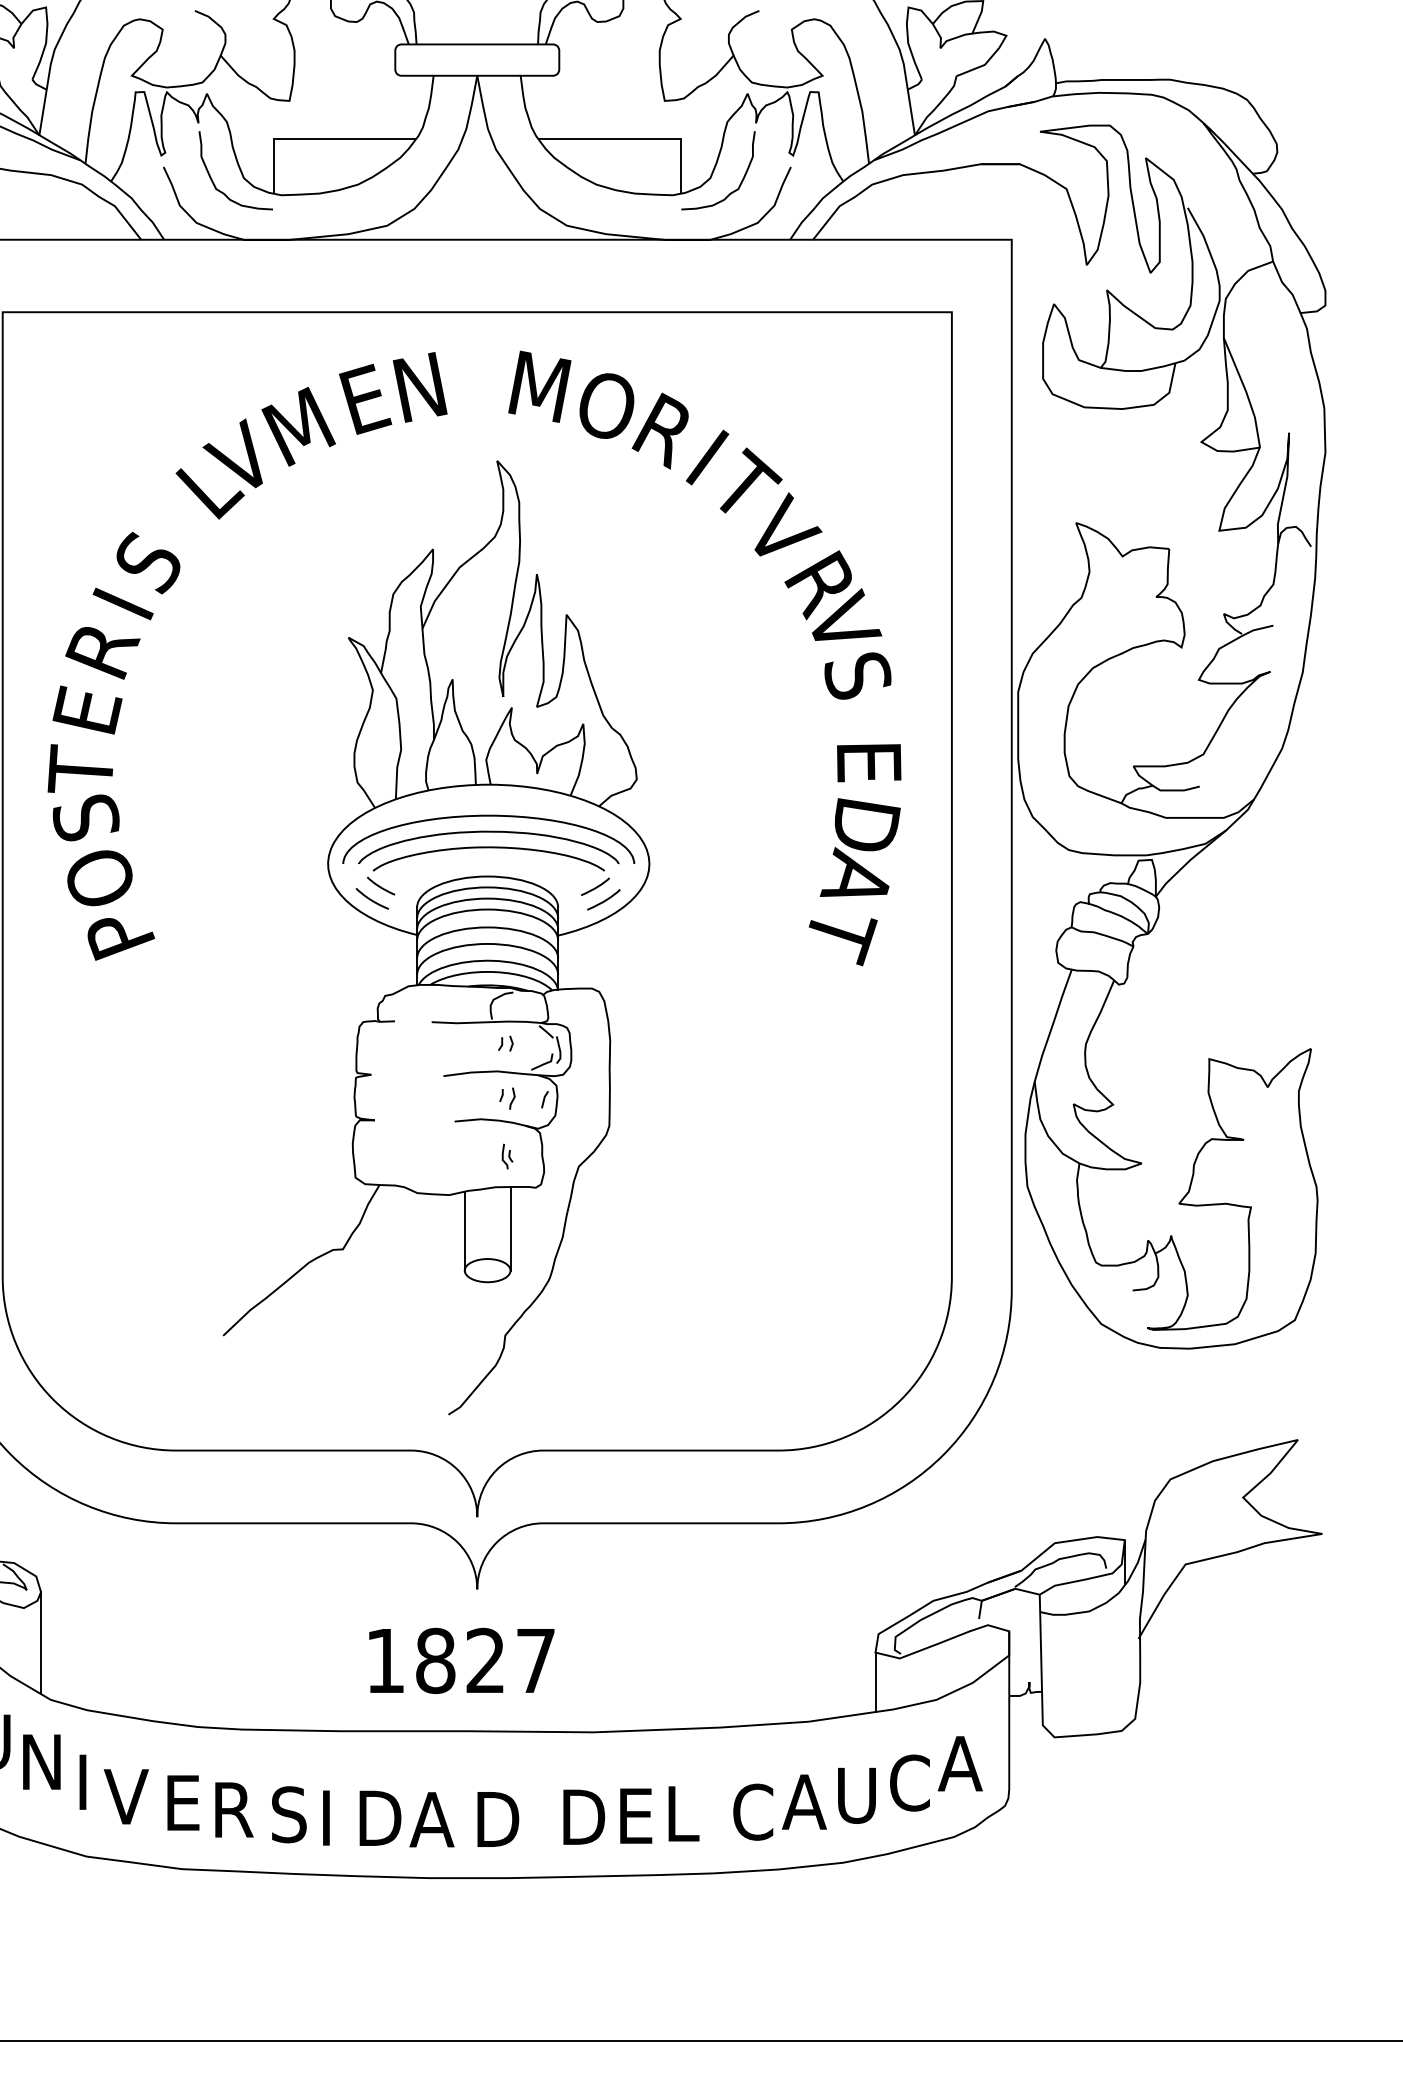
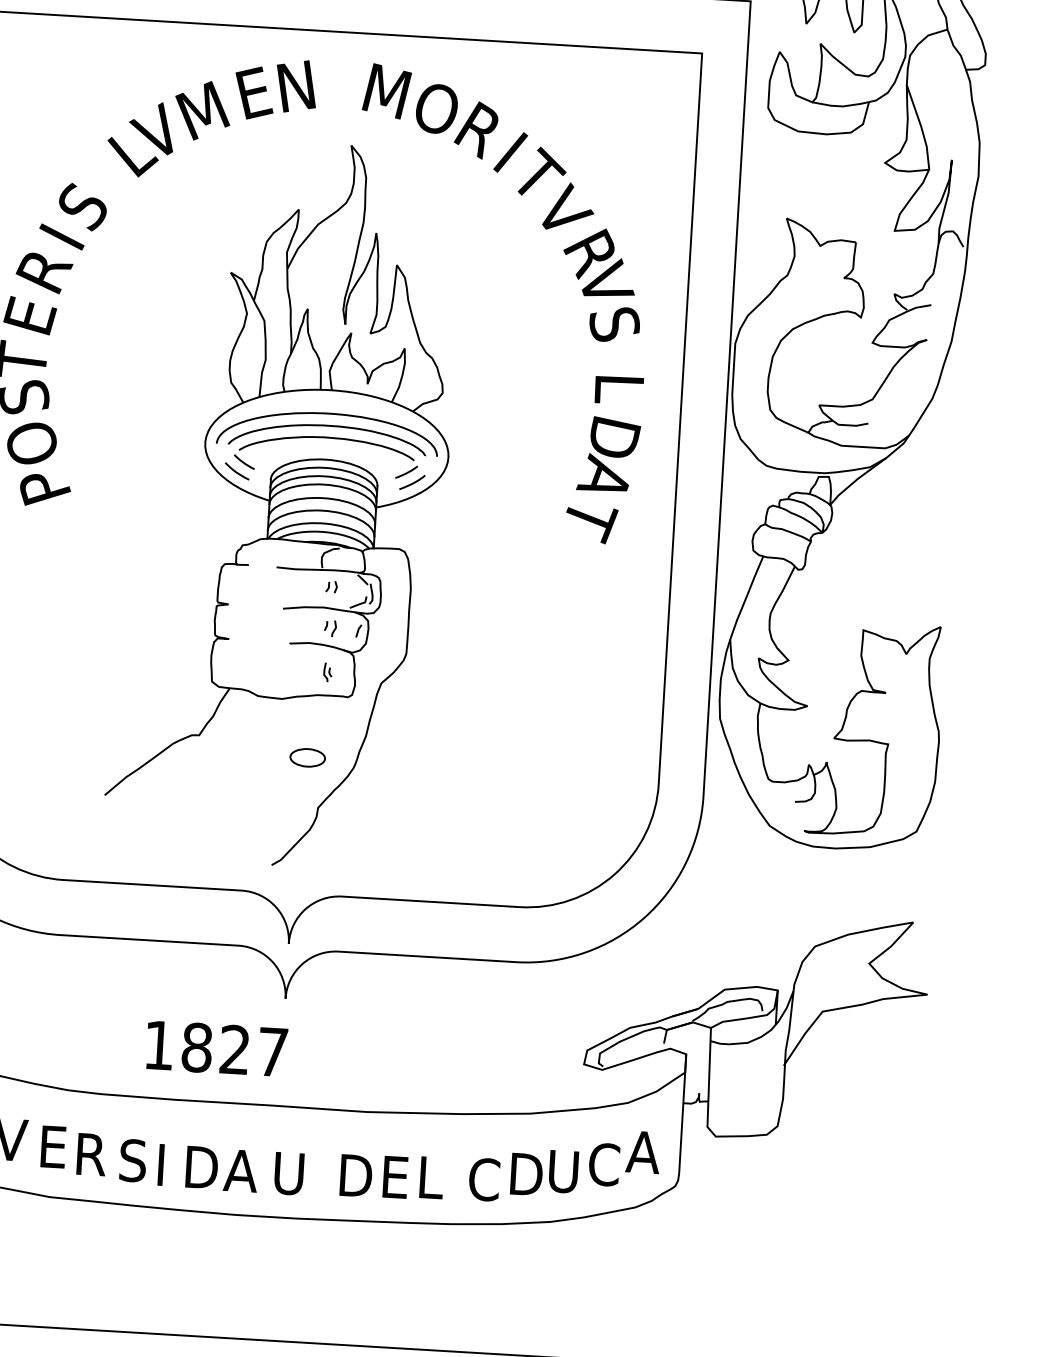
text: (869, 767) -> (619, 394), E -> L
line: (510, 1228) -> (326, 727), removed
line: (464, 1230) -> (292, 726), removed
text: (461, 1660) -> (216, 1048), moved
line: (875, 1681) -> (582, 1086), removed
text: (805, 1801) -> (524, 1173), A -> D
text: (497, 1820) -> (290, 1174), D -> U

